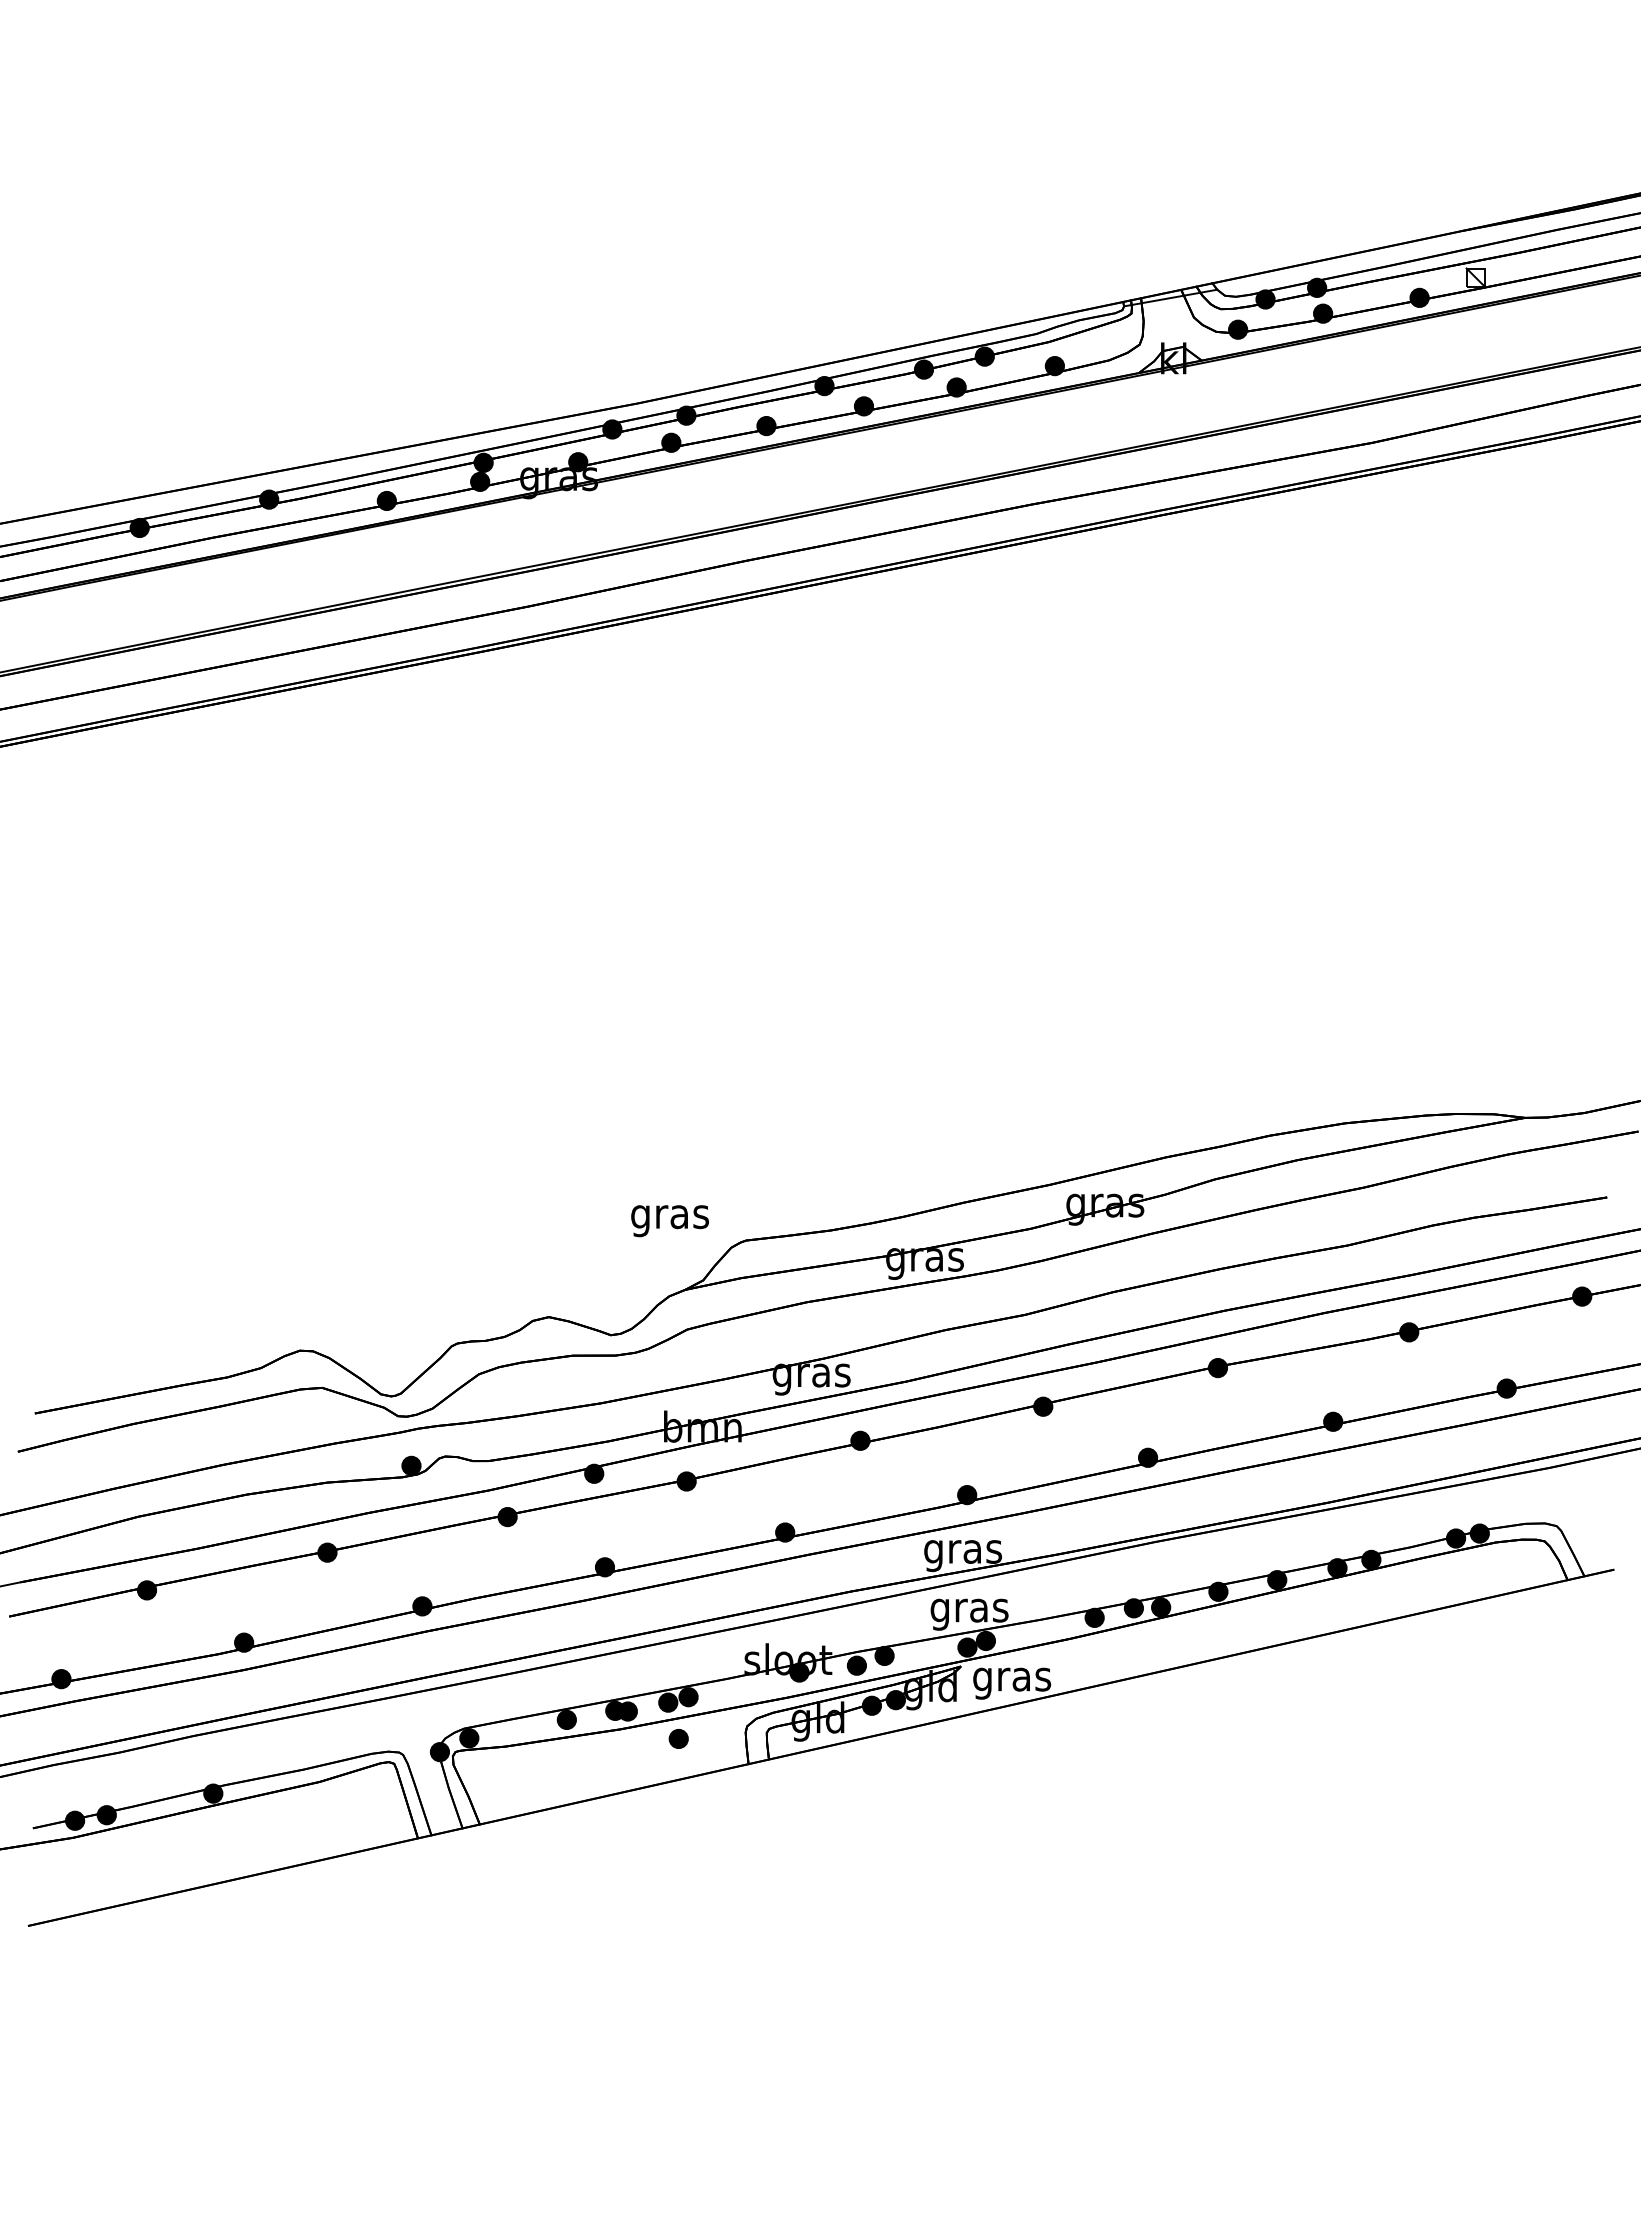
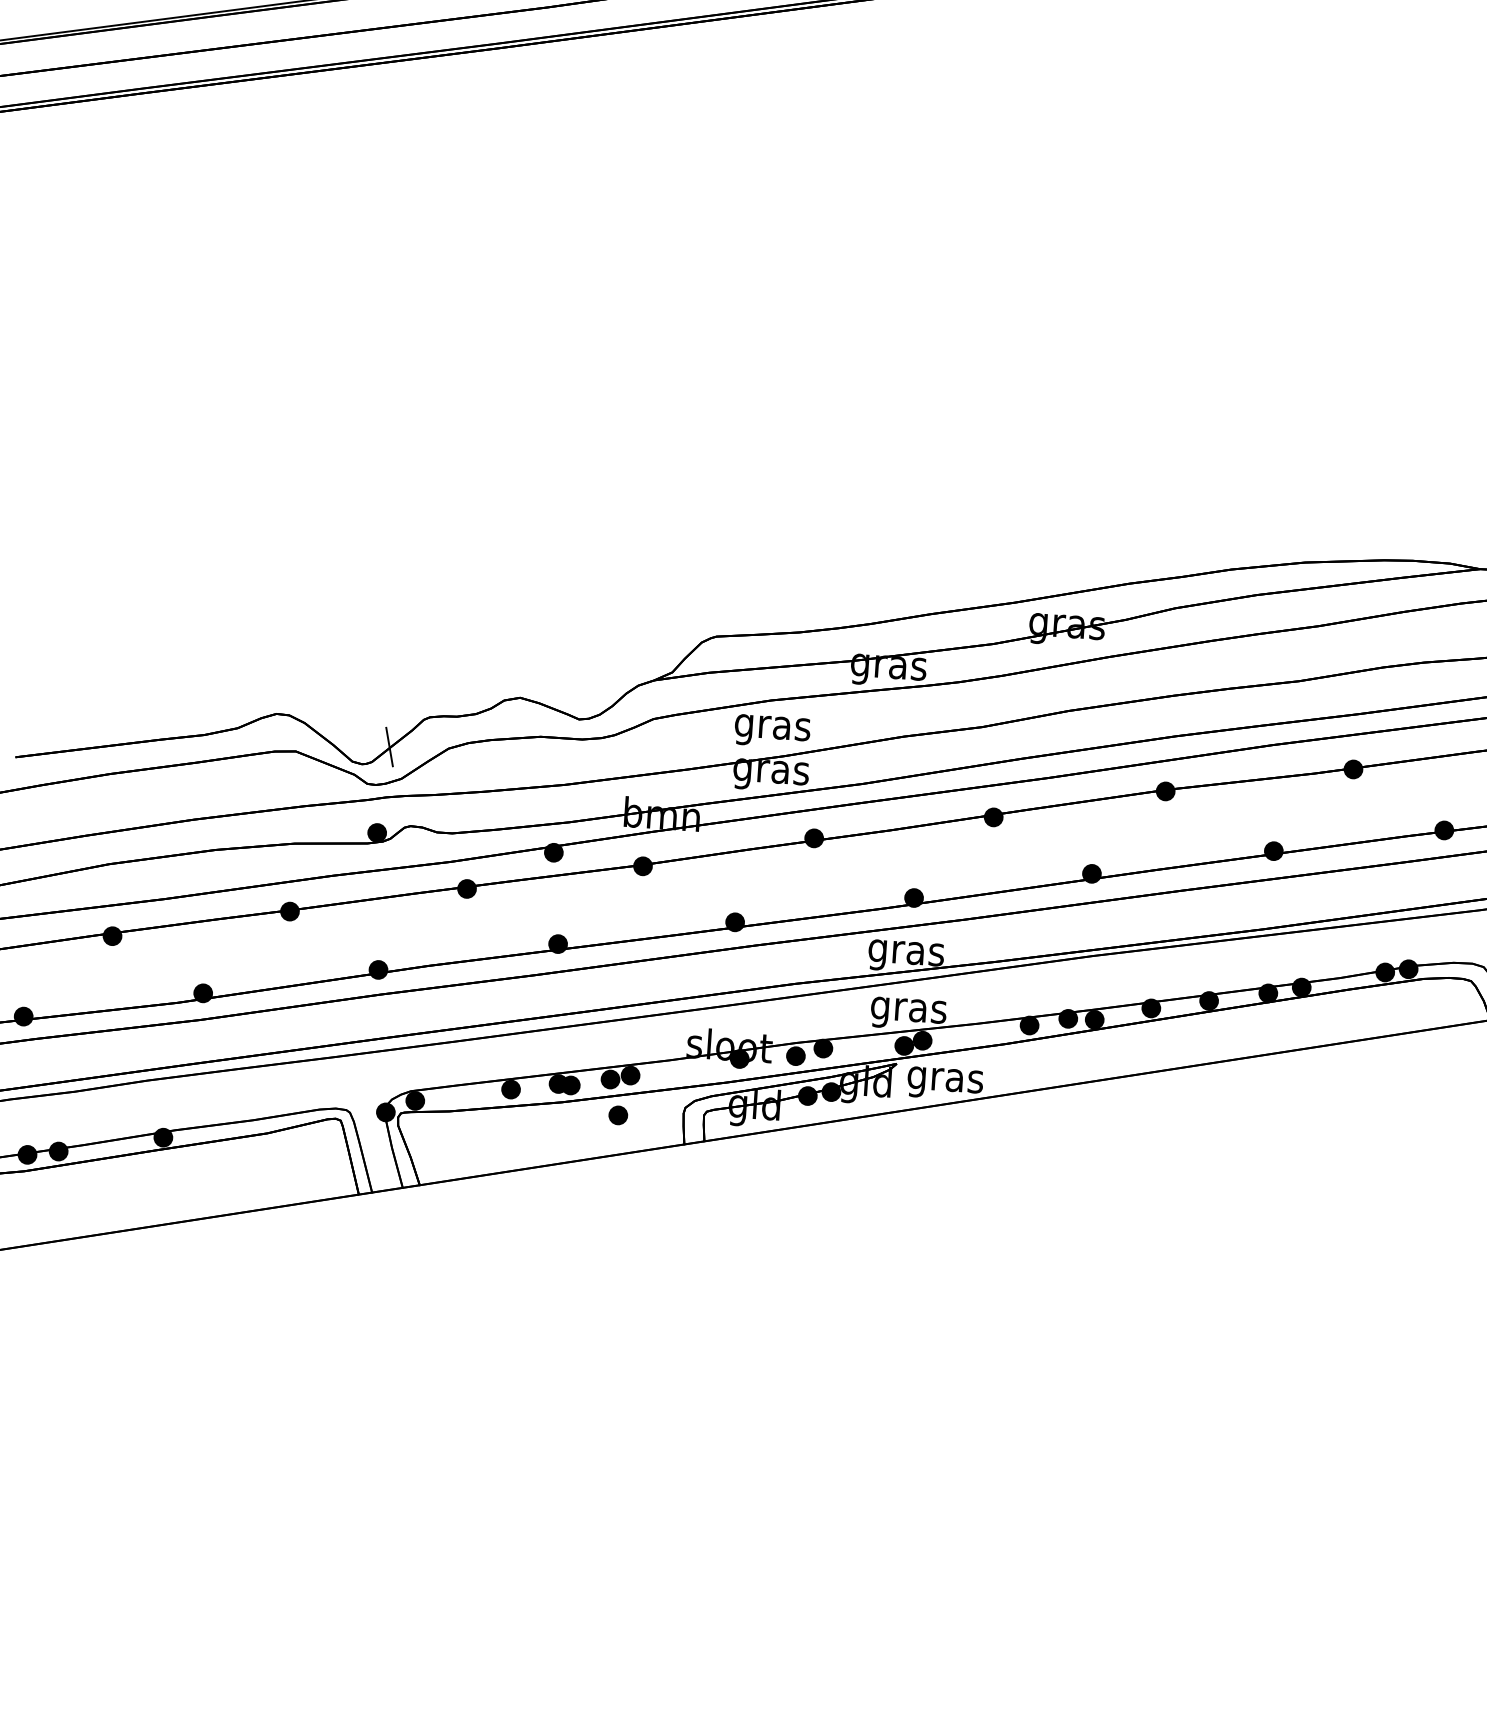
text: (669, 1221) -> (771, 731), moved
line: (417, 1376) -> (388, 746), added

